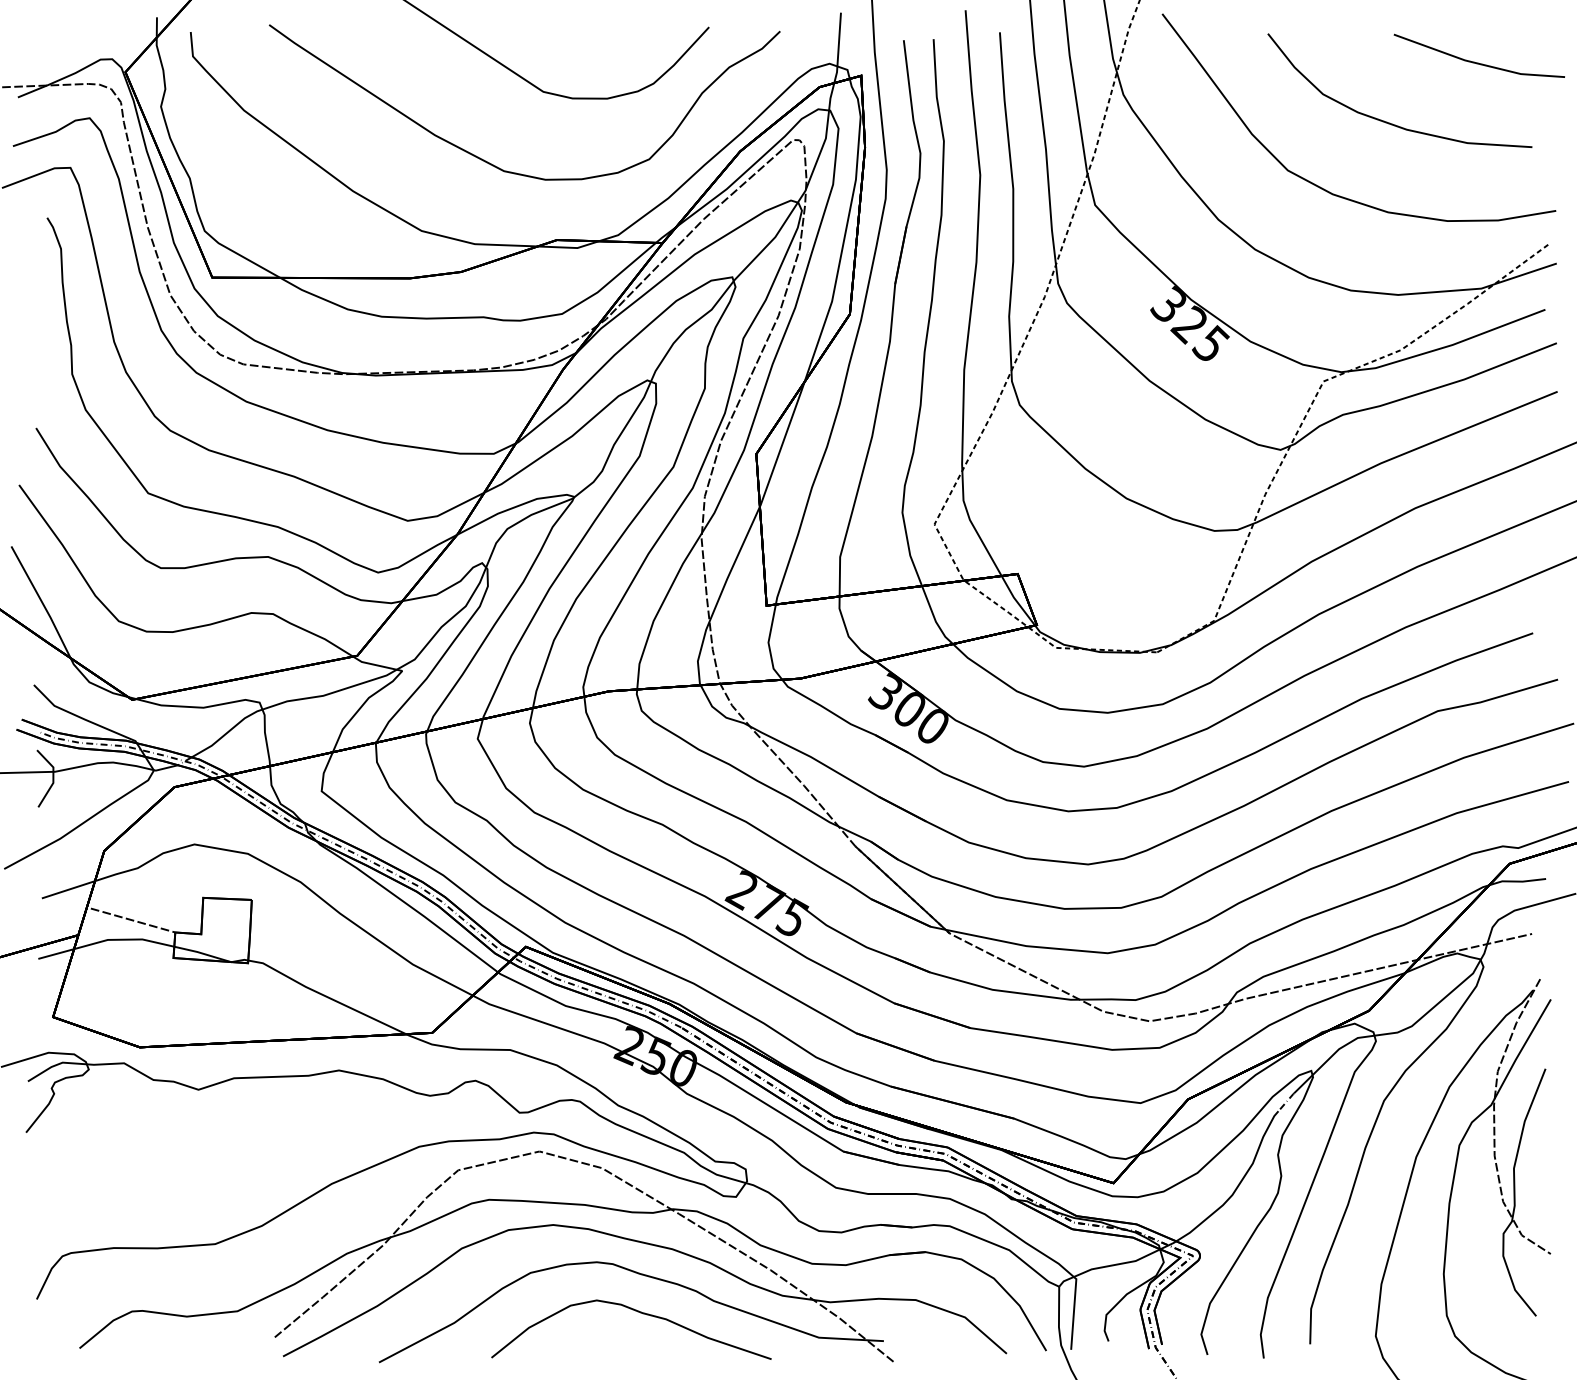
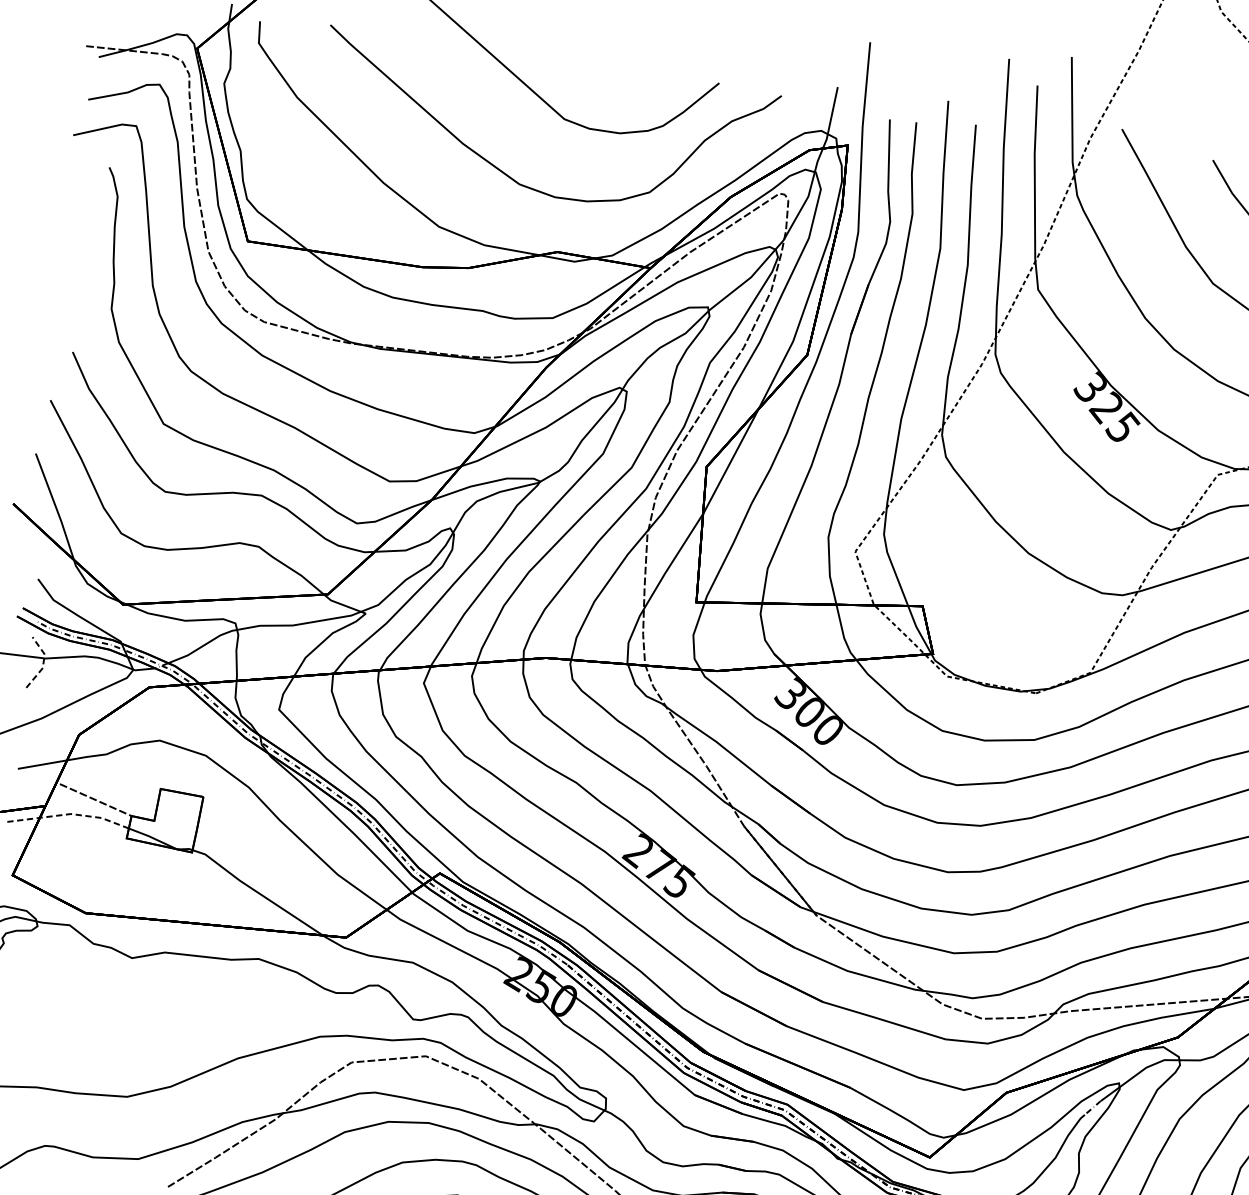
line: (53, 777) -> (43, 663), solid -> dashed
line: (105, 940) -> (68, 814), solid -> dashed

